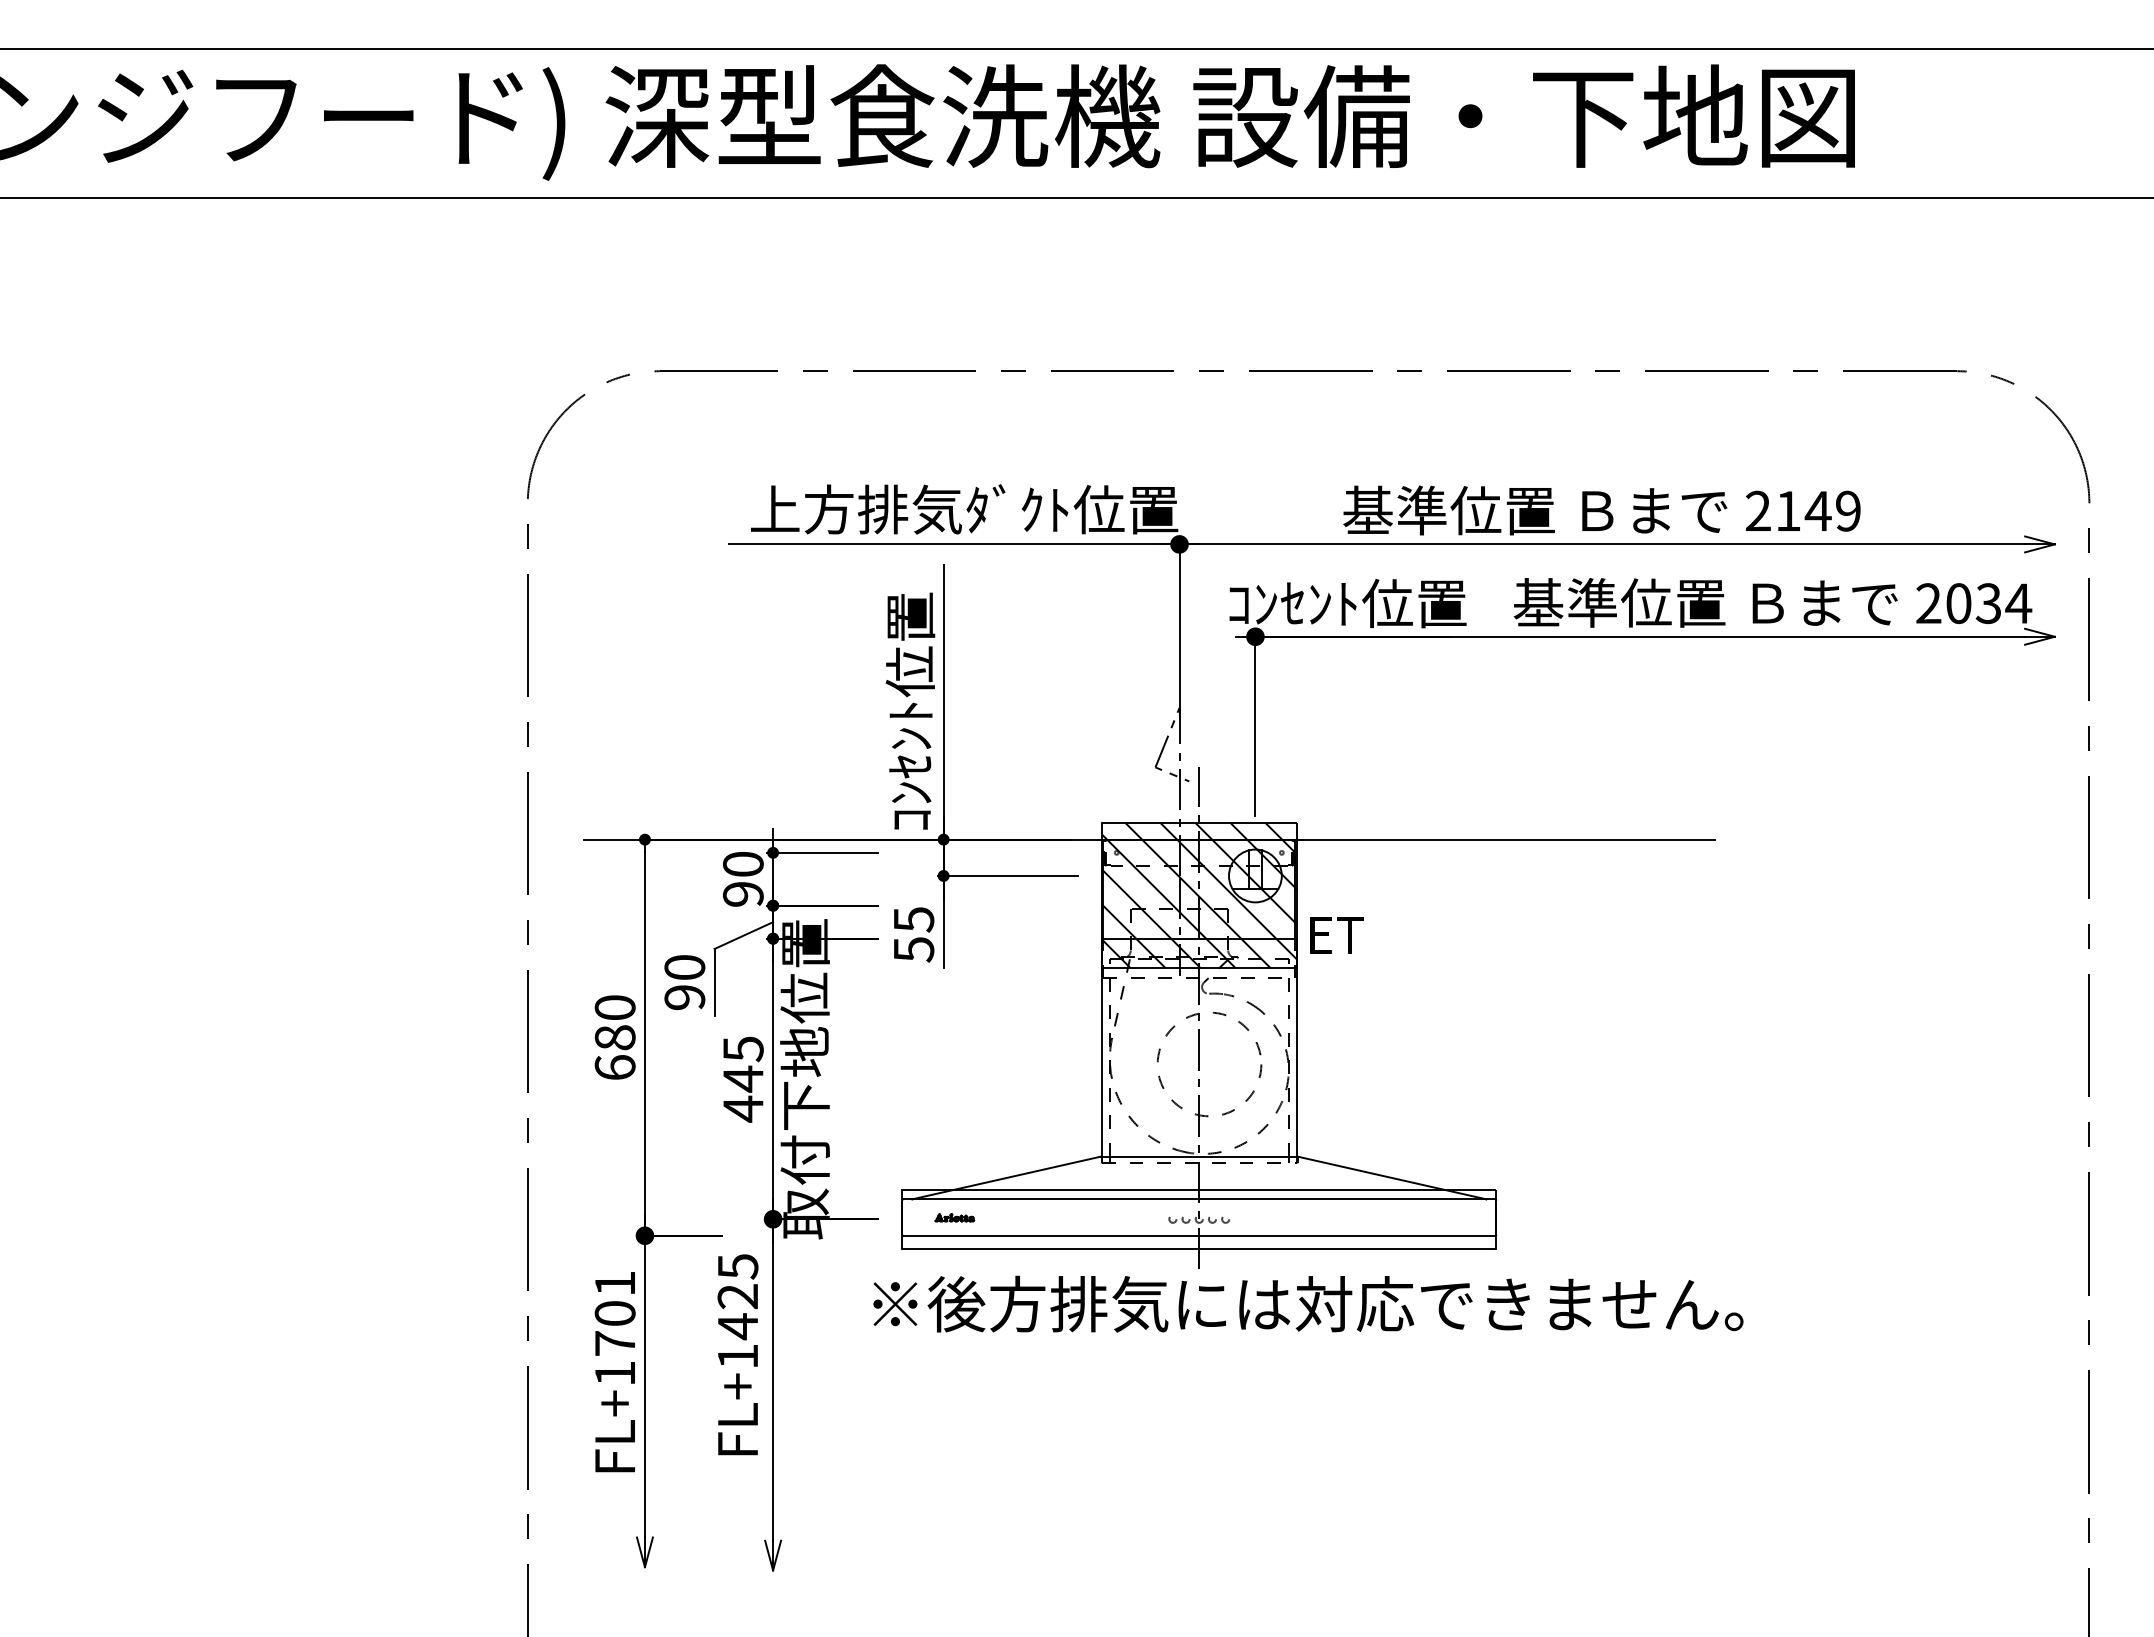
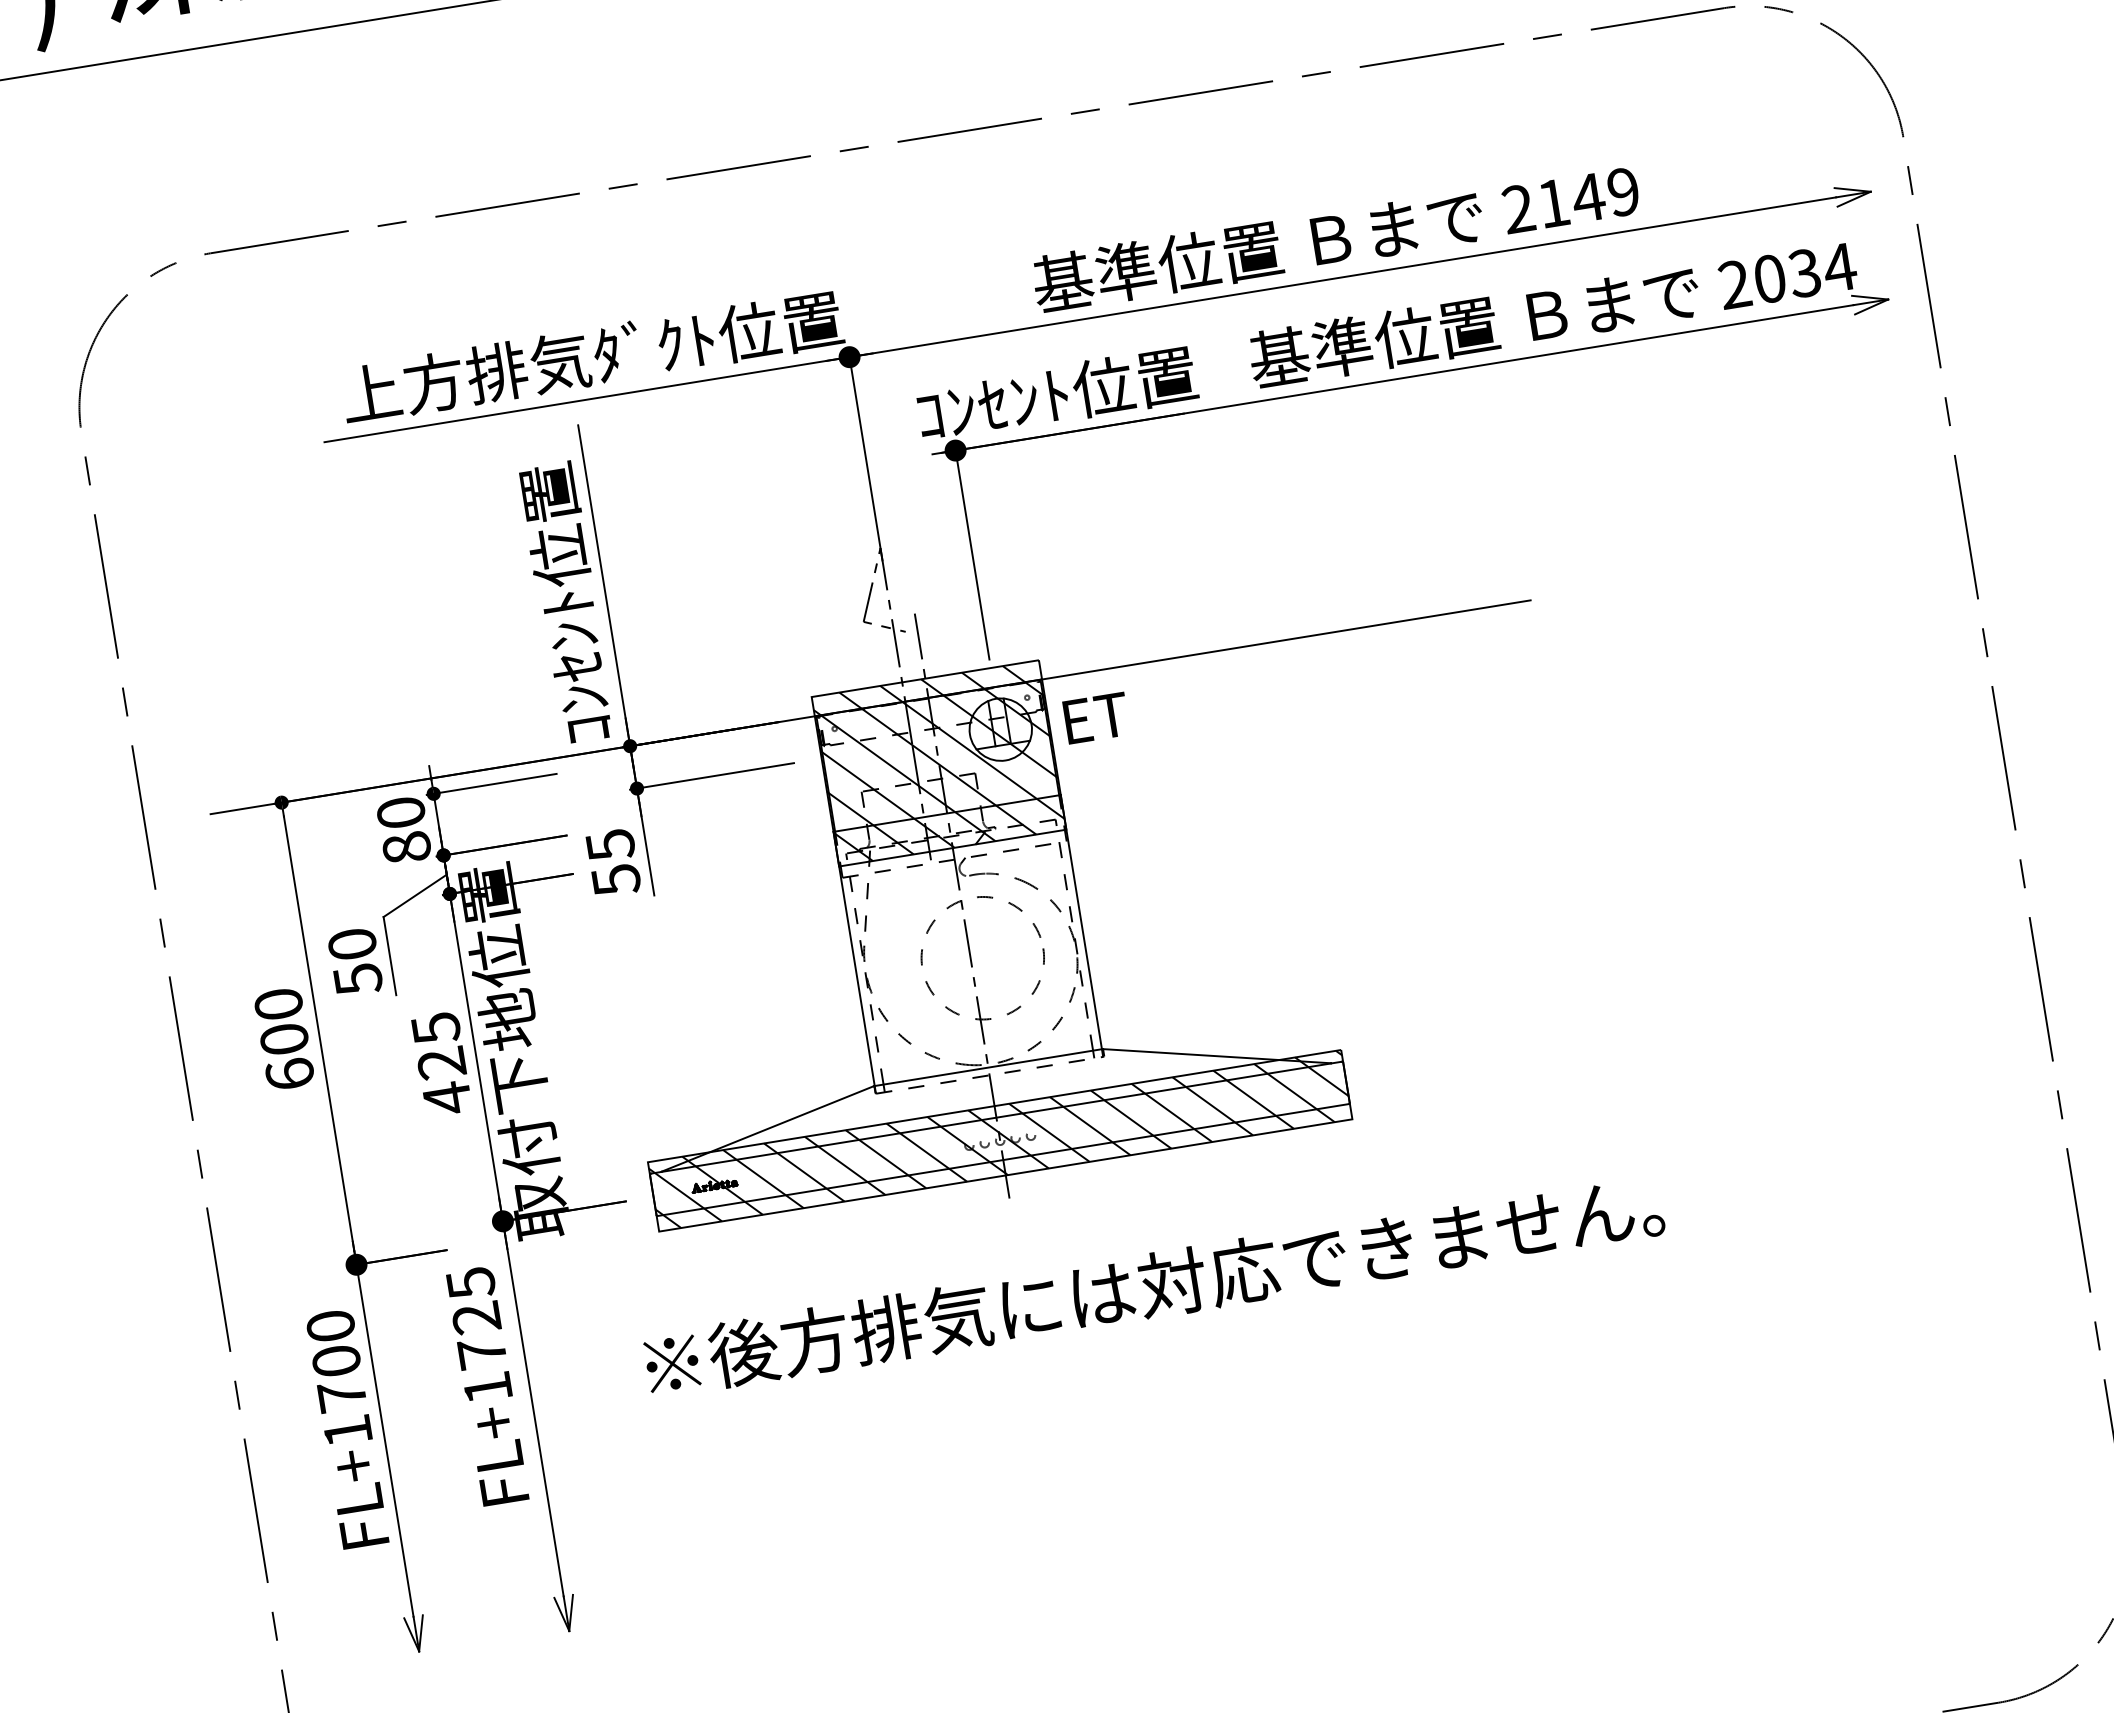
text: (742, 893) -> (405, 847), 90 -> 80
text: (1336, 935) -> (1096, 718), moved
text: (684, 997) -> (357, 979), 90 -> 50
text: (614, 1037) -> (283, 1039), 680 -> 600
text: (743, 1078) -> (441, 1062), 445 -> 425
hatch: (1199, 1218) -> (1000, 1139), added
text: (614, 1283) -> (330, 1326), FL+1701 -> FL+1700
text: (1308, 1303) -> (1154, 1284), moved
text: (737, 1326) -> (481, 1353), FL+1425 -> FL+1725

